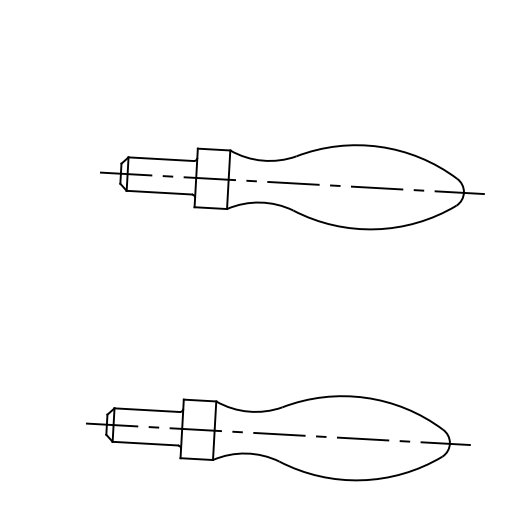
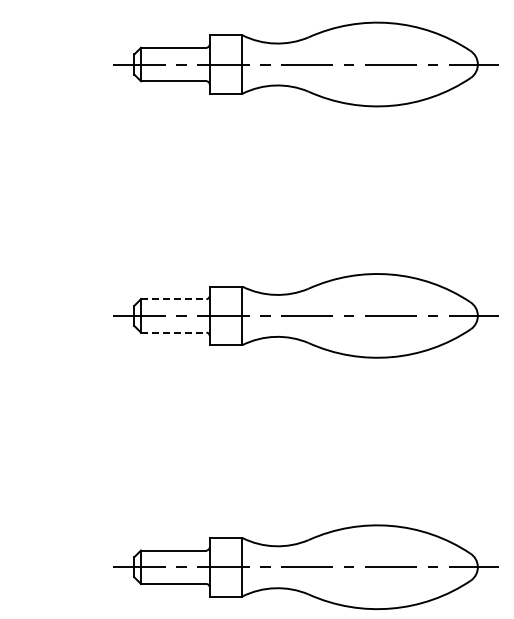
line: (160, 159) -> (173, 299), solid -> dashed
line: (159, 192) -> (173, 332), solid -> dashed

